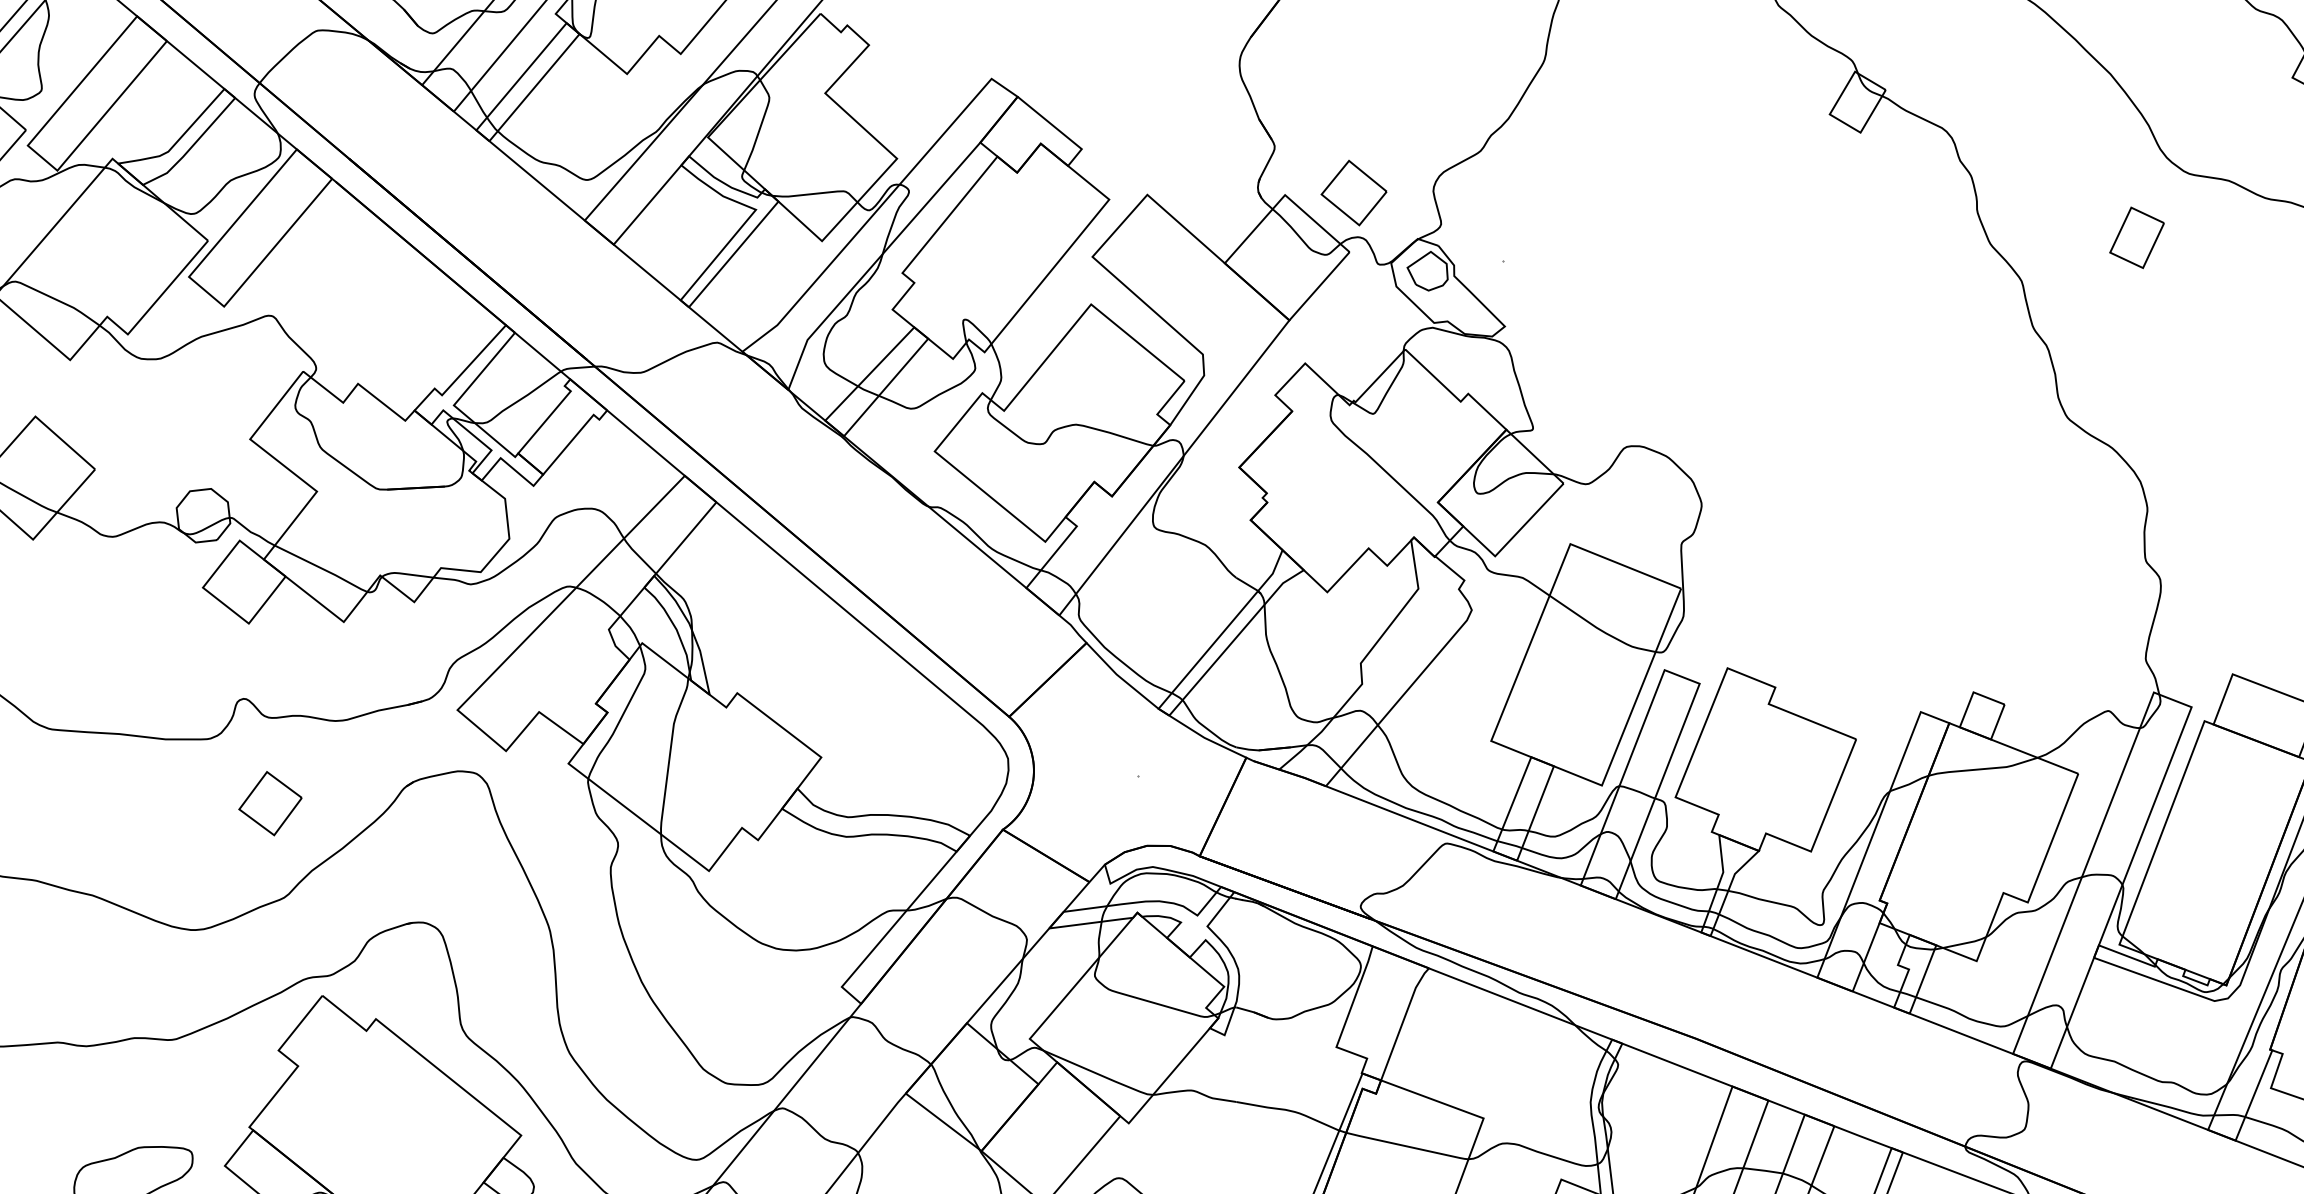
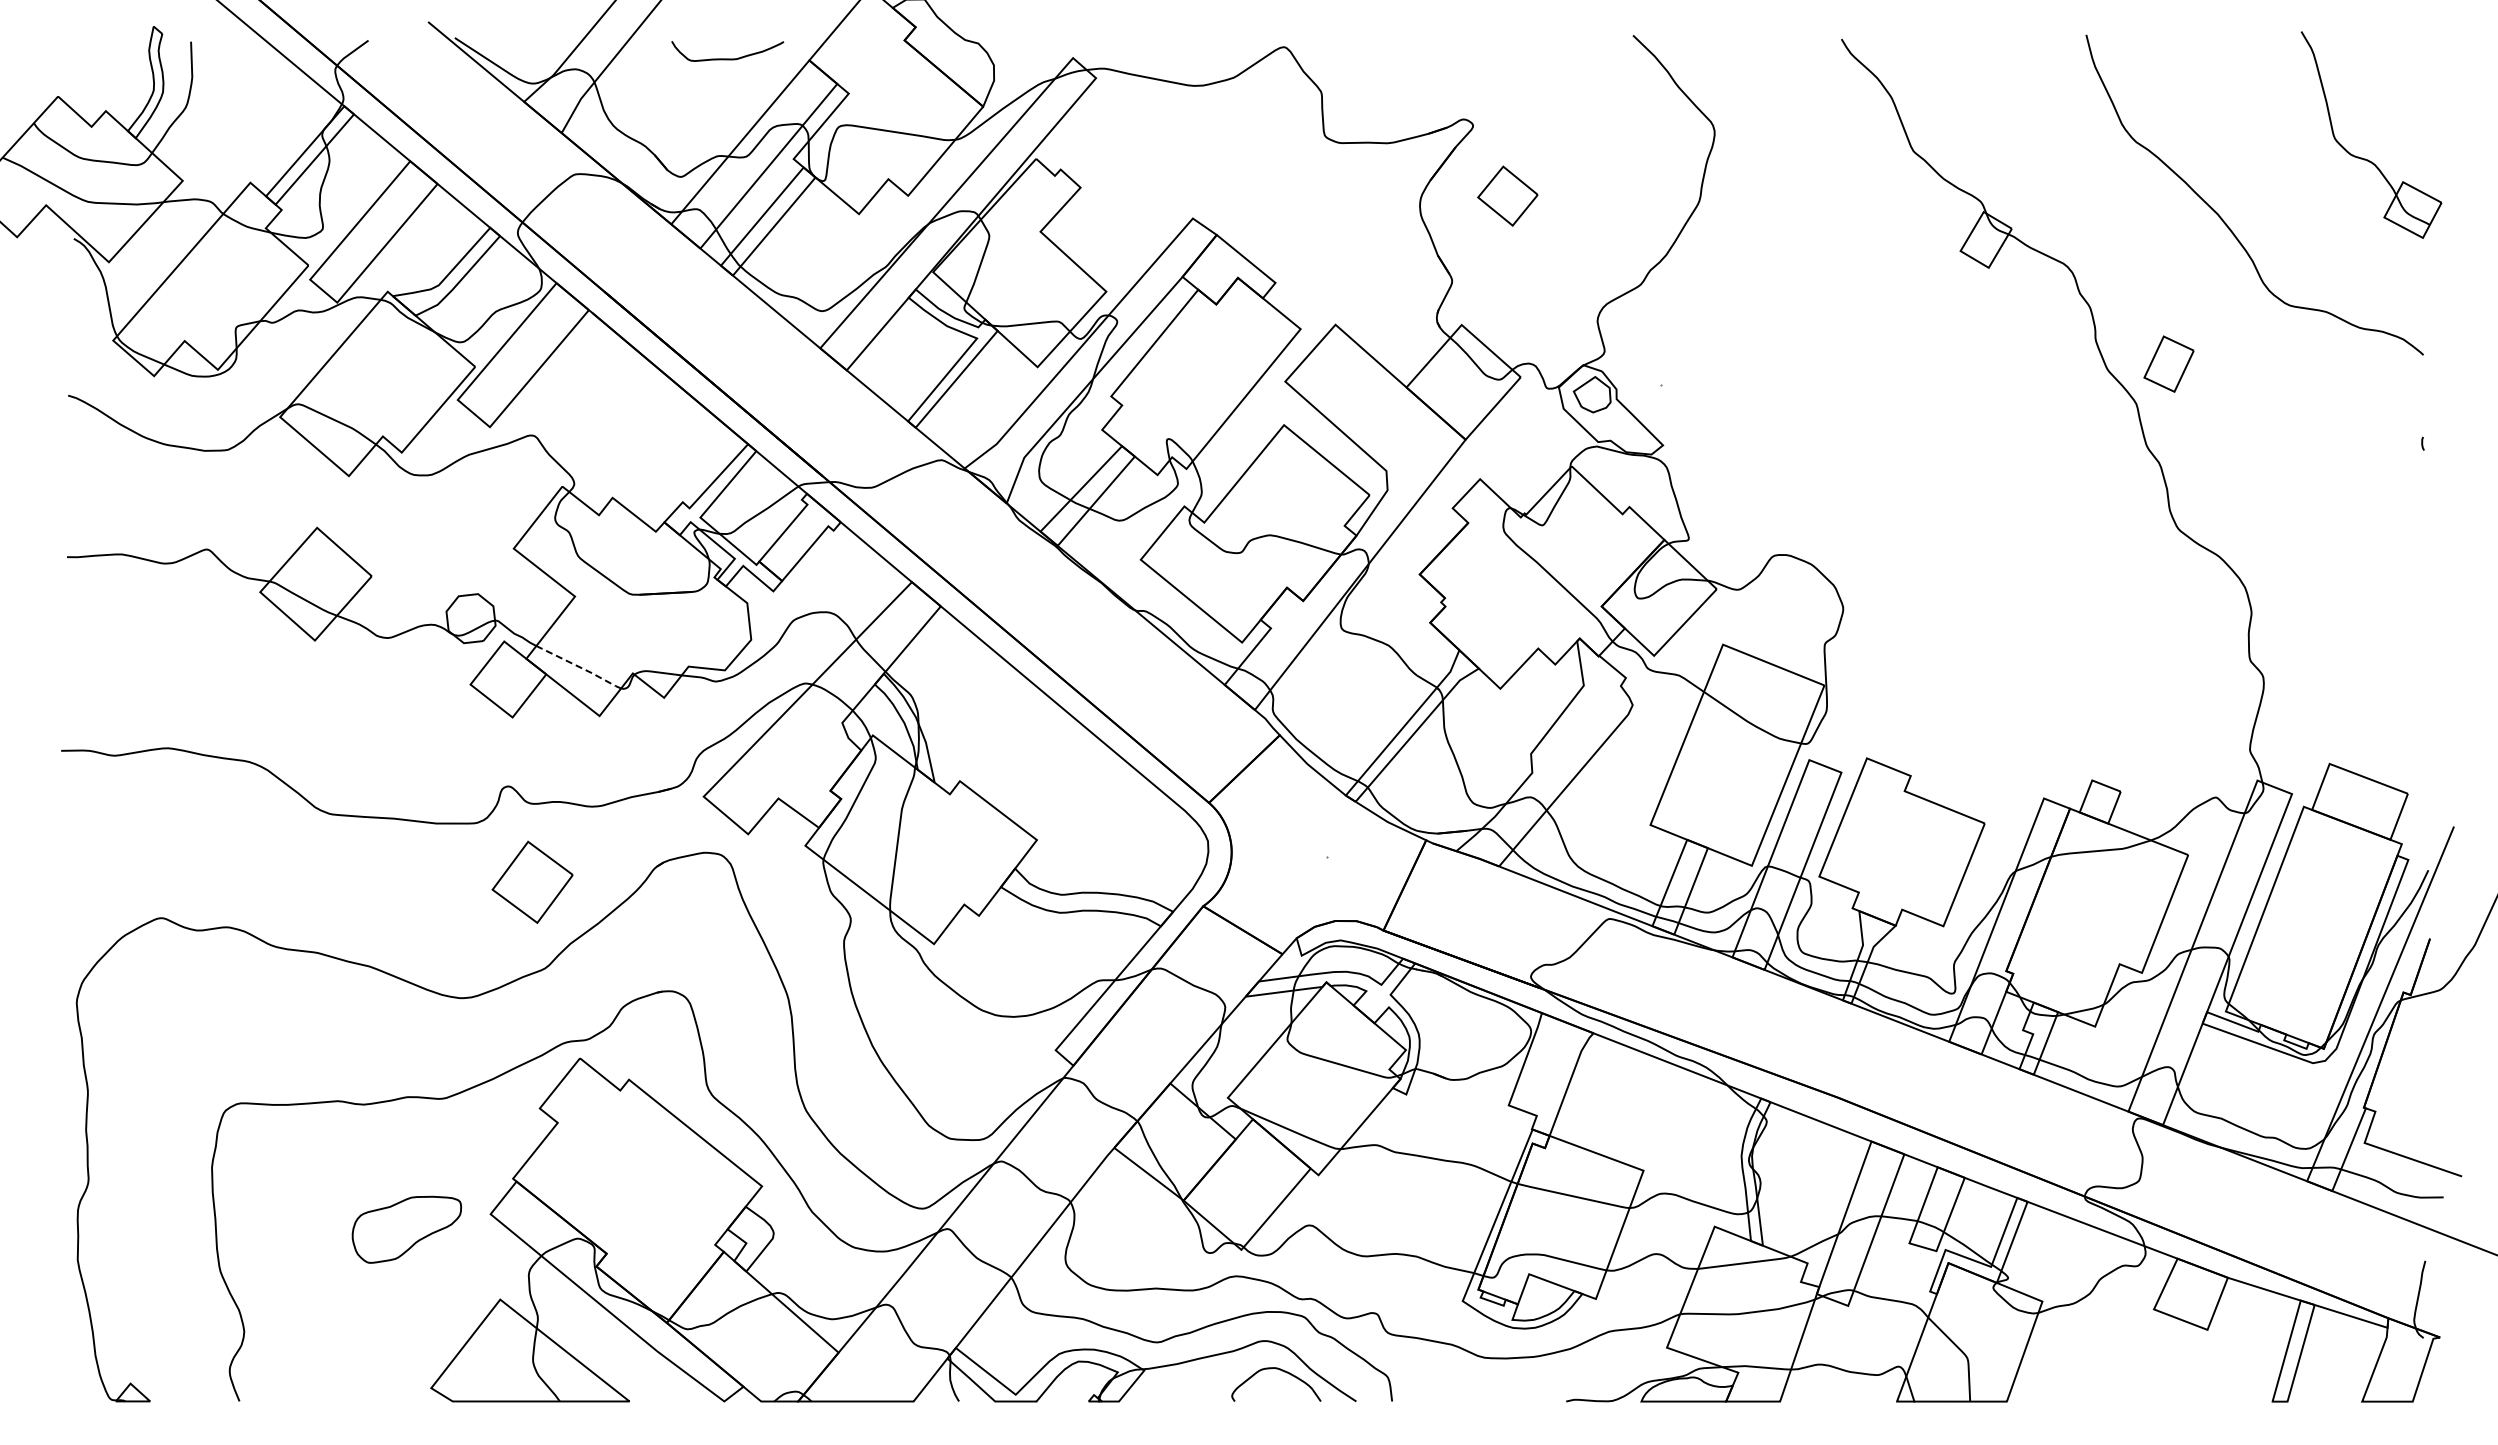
part: (1353, 192) -> (1507, 195), moved
part: (2136, 237) -> (2168, 363), moved
line: (322, 569) -> (580, 667), solid -> dashed
part: (269, 803) -> (531, 882), size x1.4

